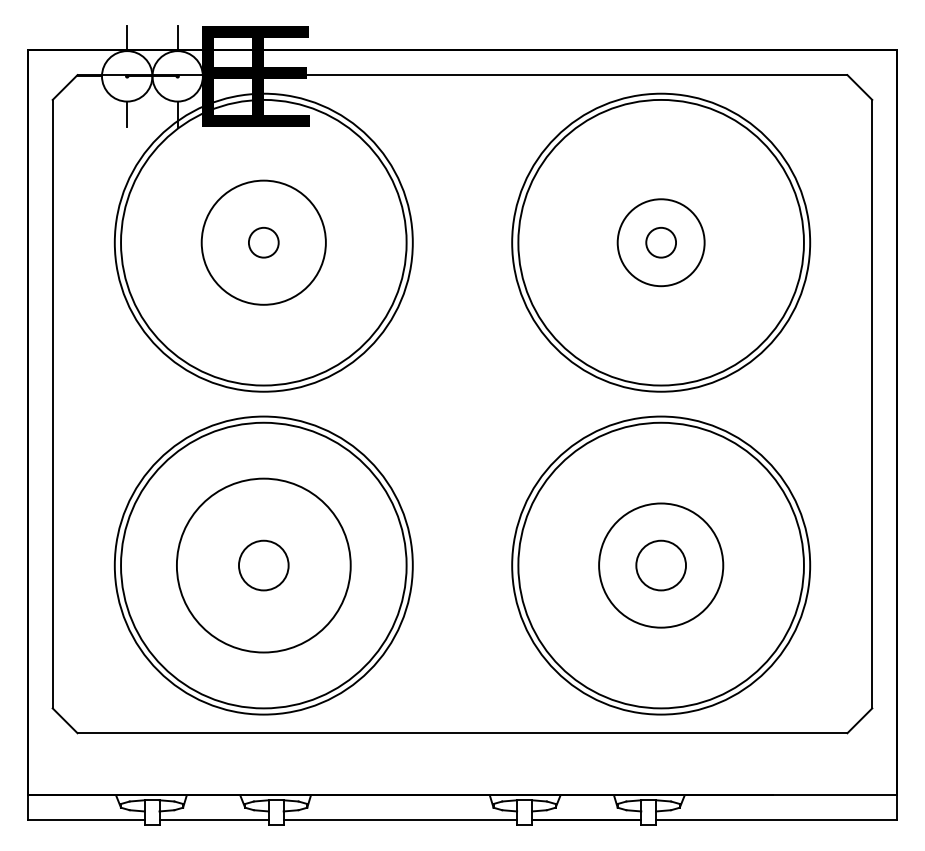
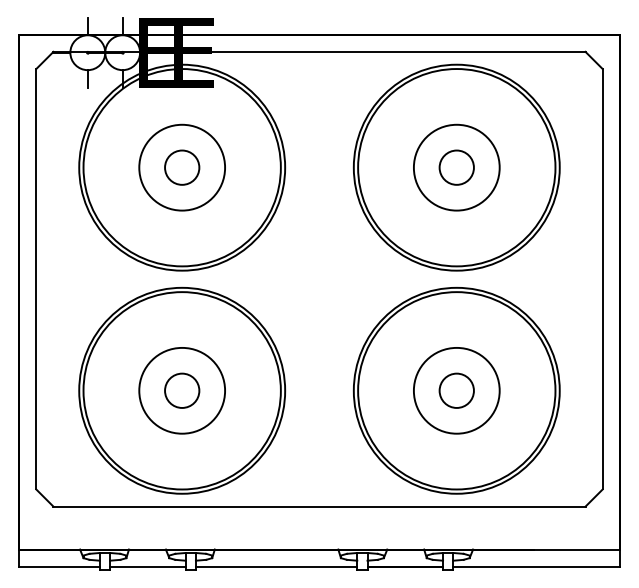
circle: (264, 242) -> (182, 167), size x1.67
circle: (660, 242) -> (456, 167), size x1.43
circle: (660, 242) -> (456, 167), size x1.67
circle: (264, 565) -> (182, 390), size x0.71

